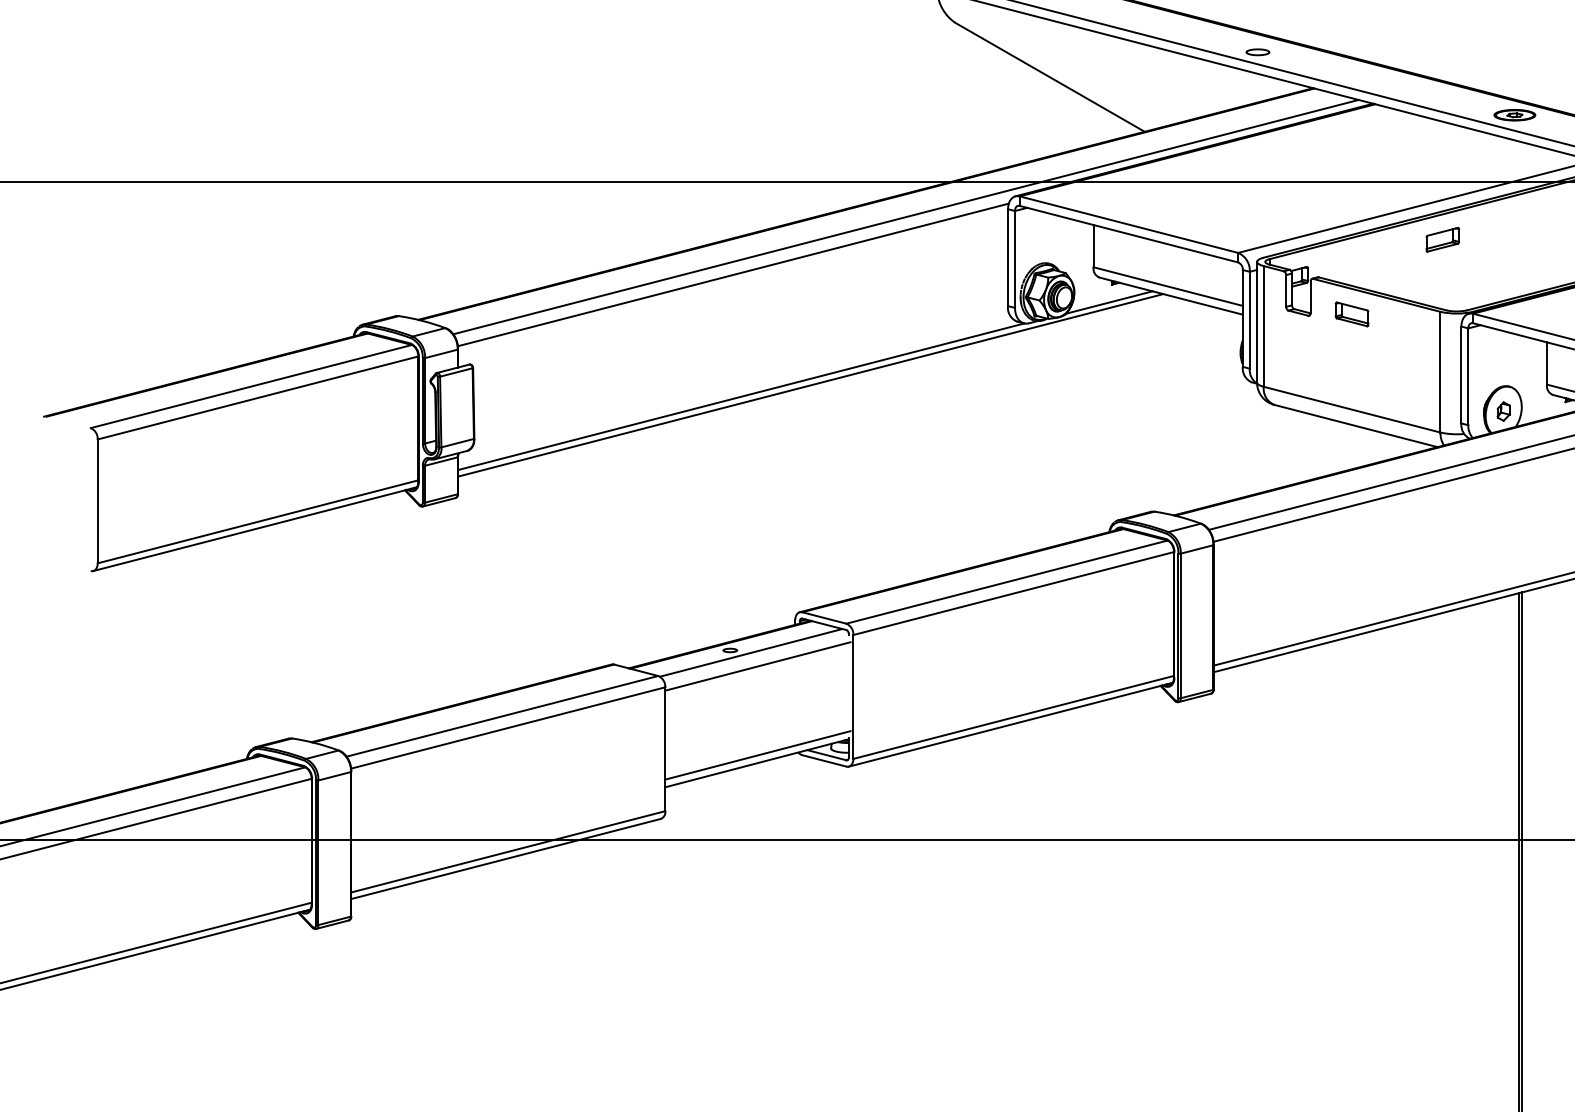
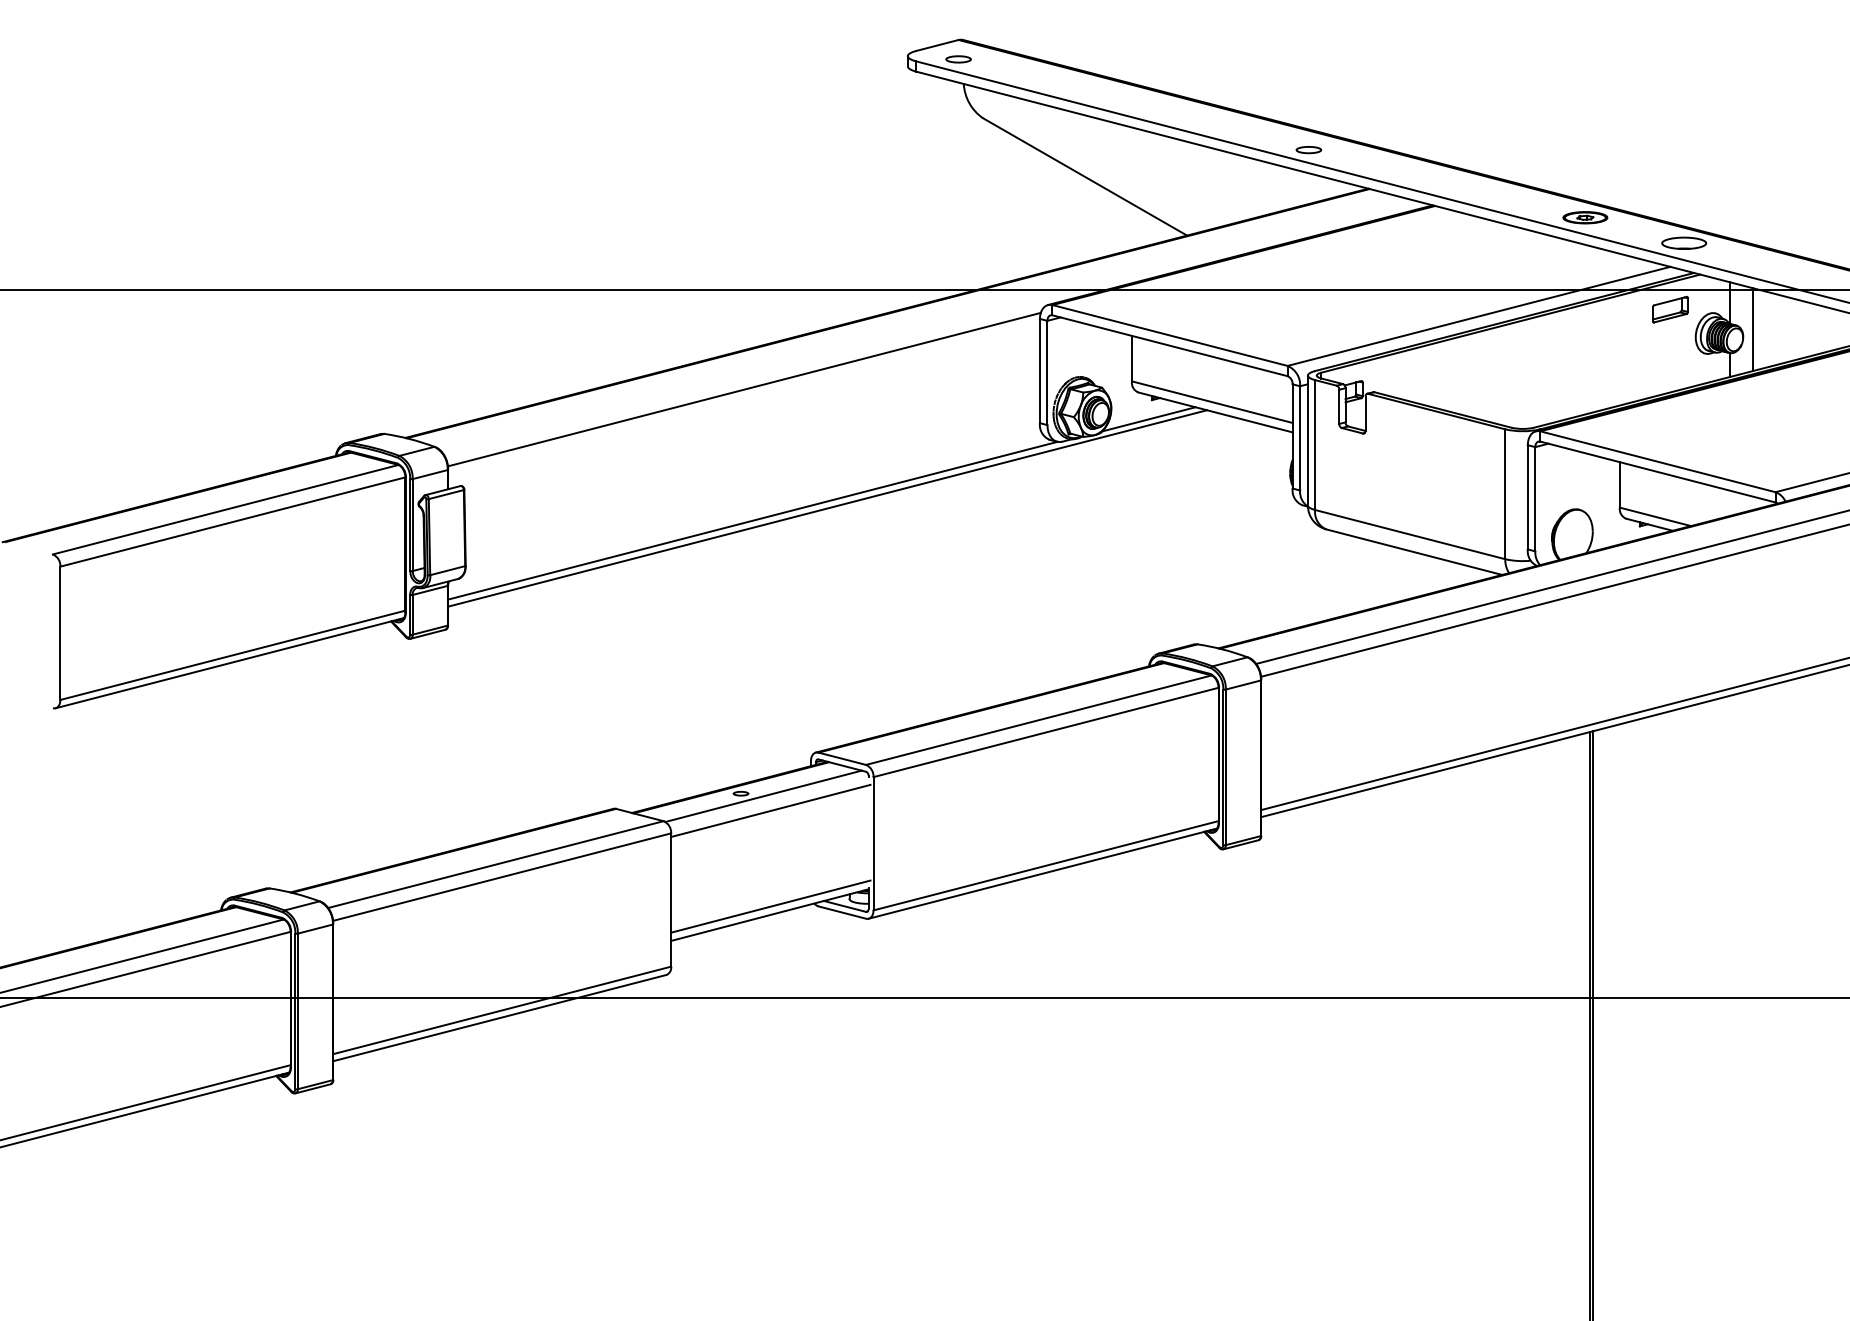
line: (906, 217) -> (930, 327), removed
part: (1442, 239) -> (1507, 351), removed
part: (1351, 313) -> (1409, 431), removed
part: (1502, 411) -> (1572, 536), removed

